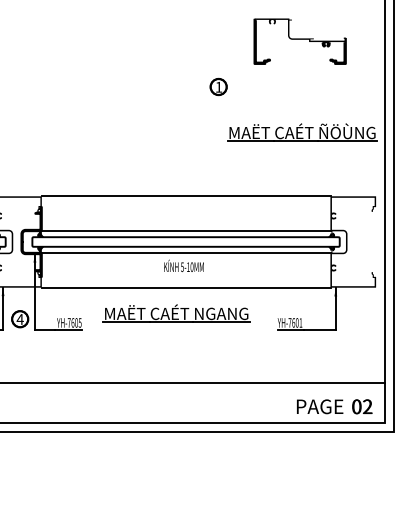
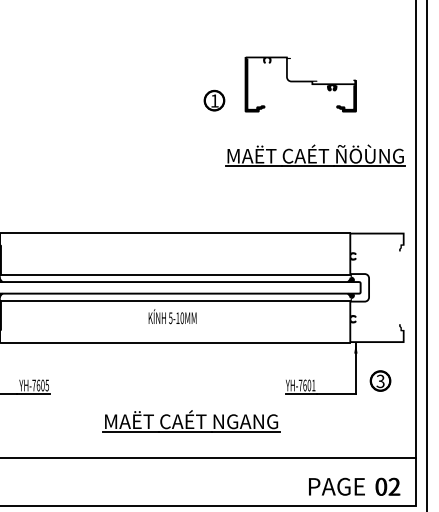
part: (299, 41) -> (299, 84), moved
part: (176, 313) -> (191, 421), moved
part: (356, 319) -> (380, 381), added

